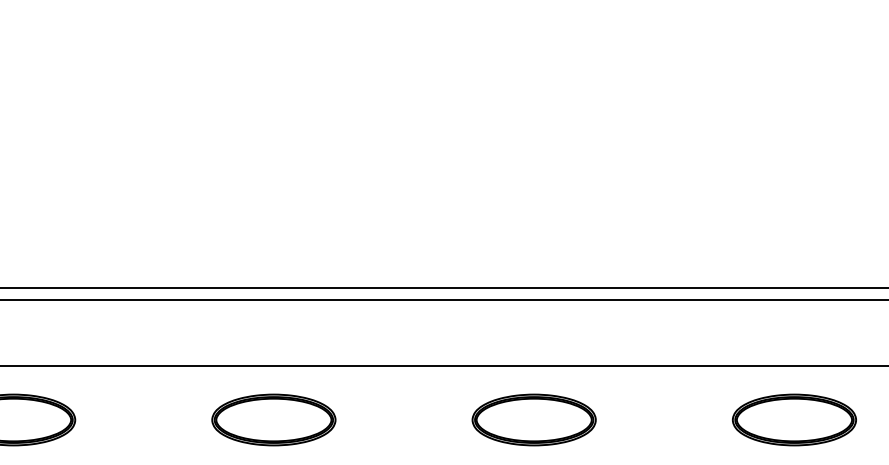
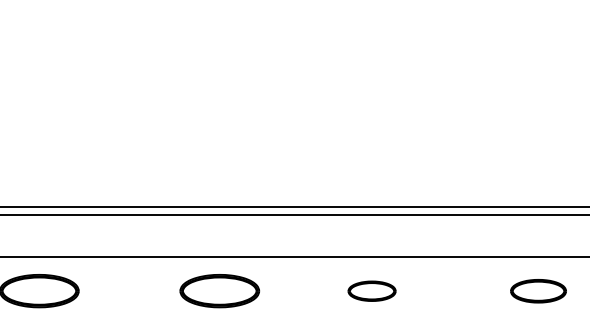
part: (273, 420) -> (219, 291), moved
part: (533, 420) -> (371, 291), size x0.6
part: (794, 420) -> (538, 291), size x0.7

